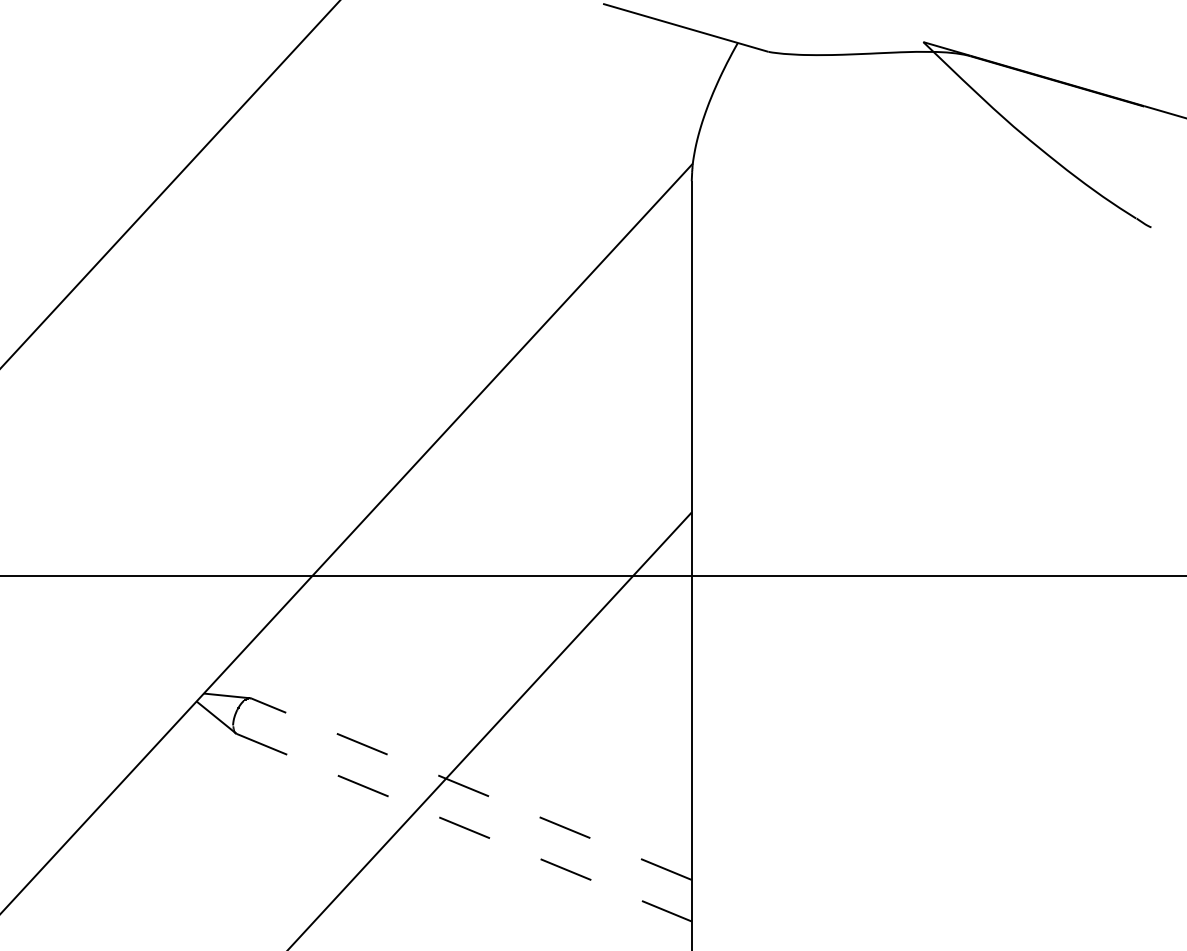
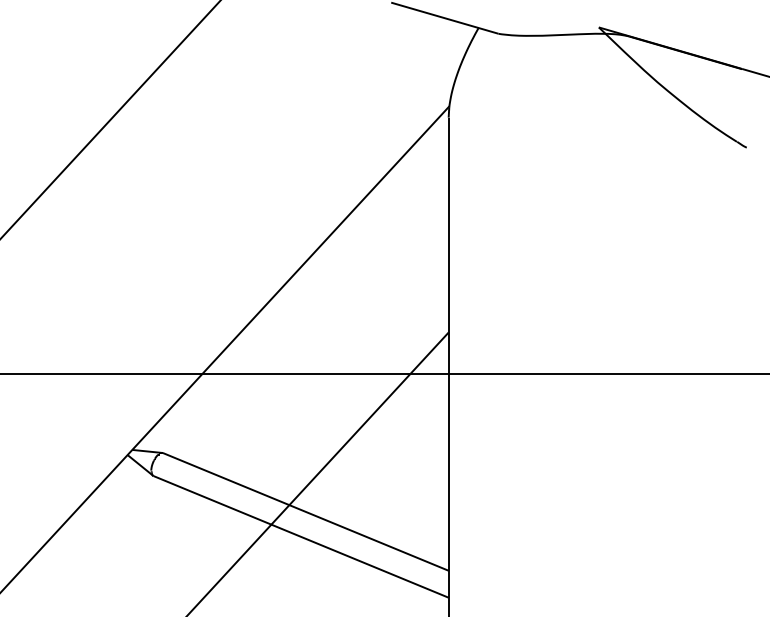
line: (470, 788) -> (305, 511), dashed -> solid
line: (464, 827) -> (301, 536), dashed -> solid

